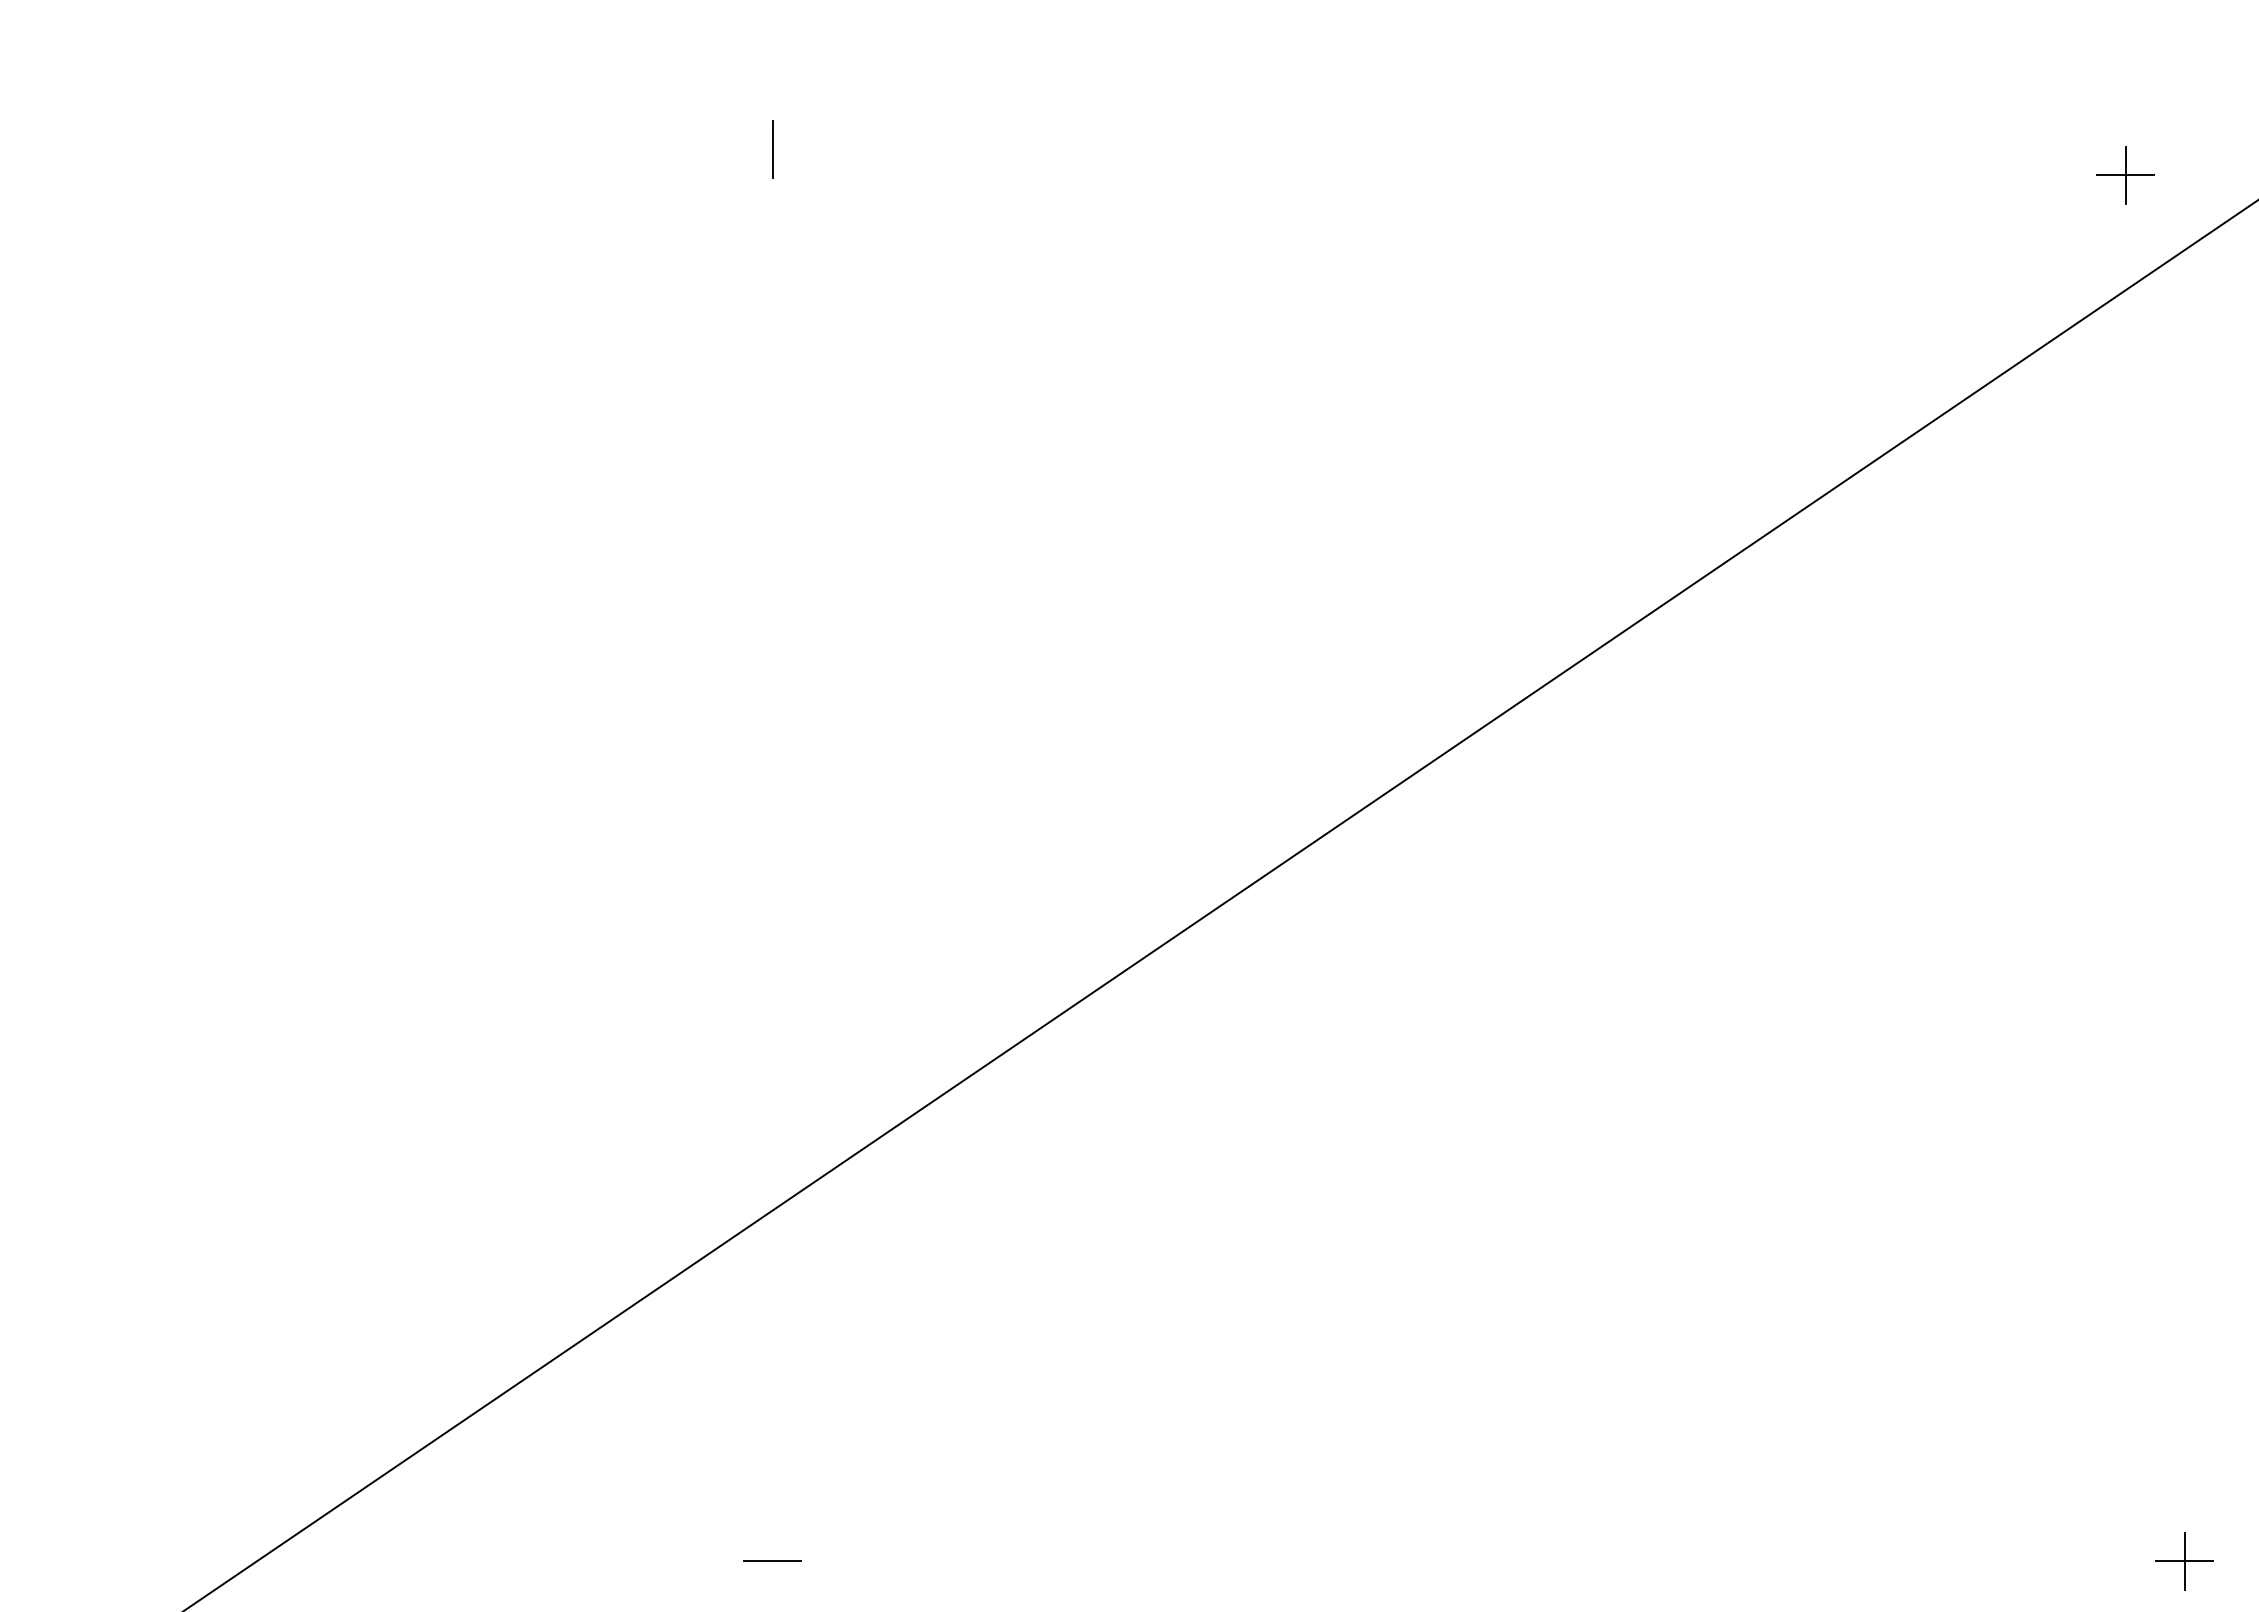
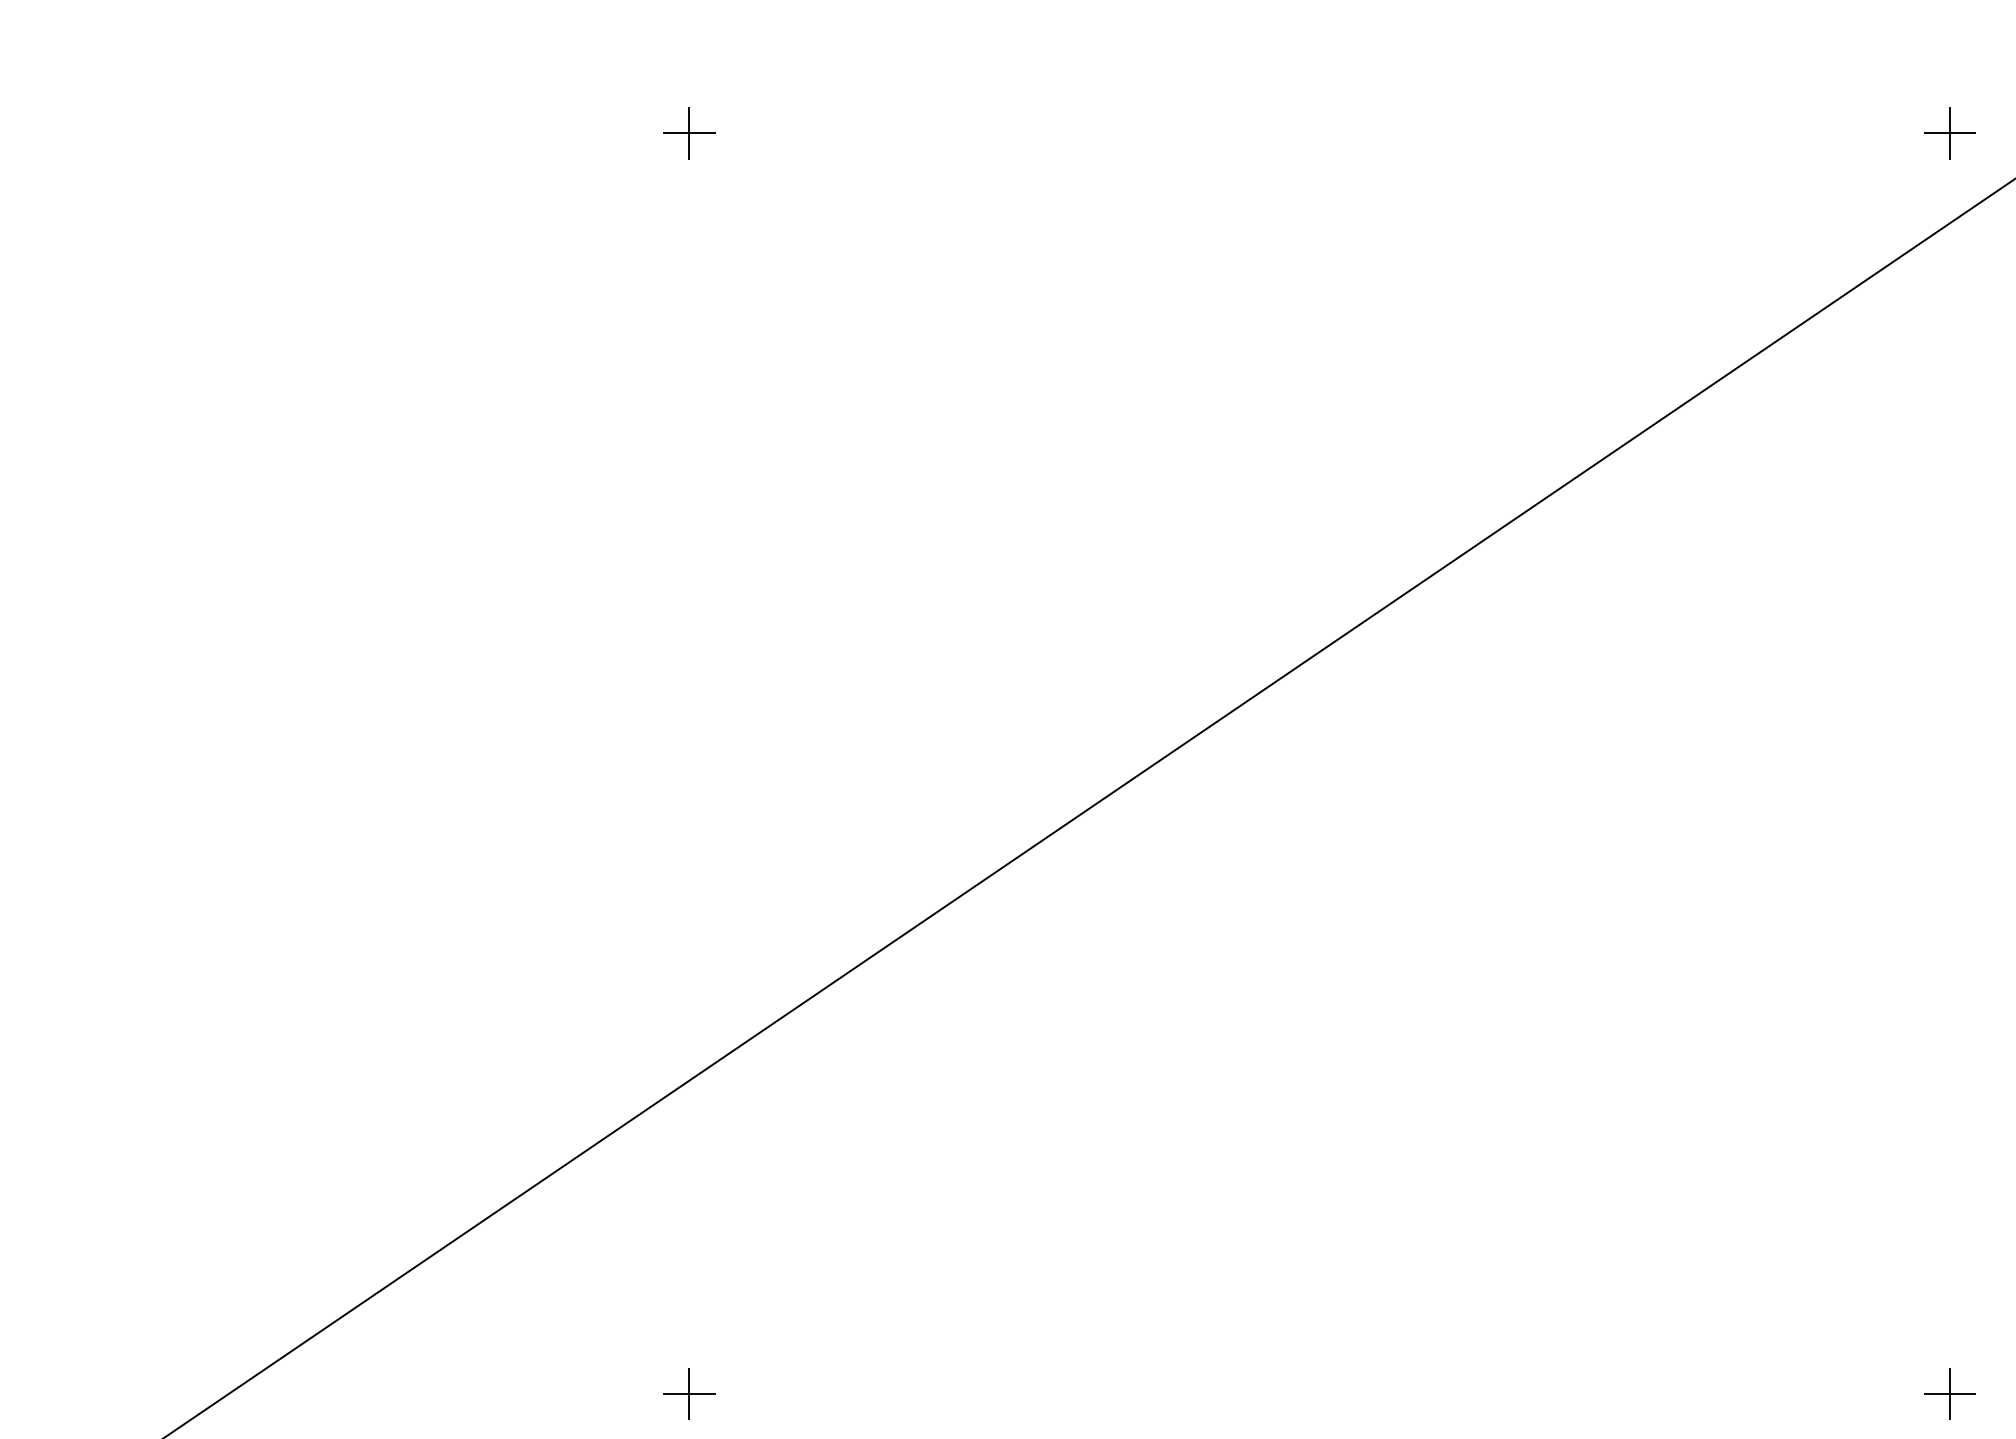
line: (772, 149) -> (689, 133), added
part: (2125, 175) -> (1949, 133), moved
line: (772, 1561) -> (689, 1393), added

